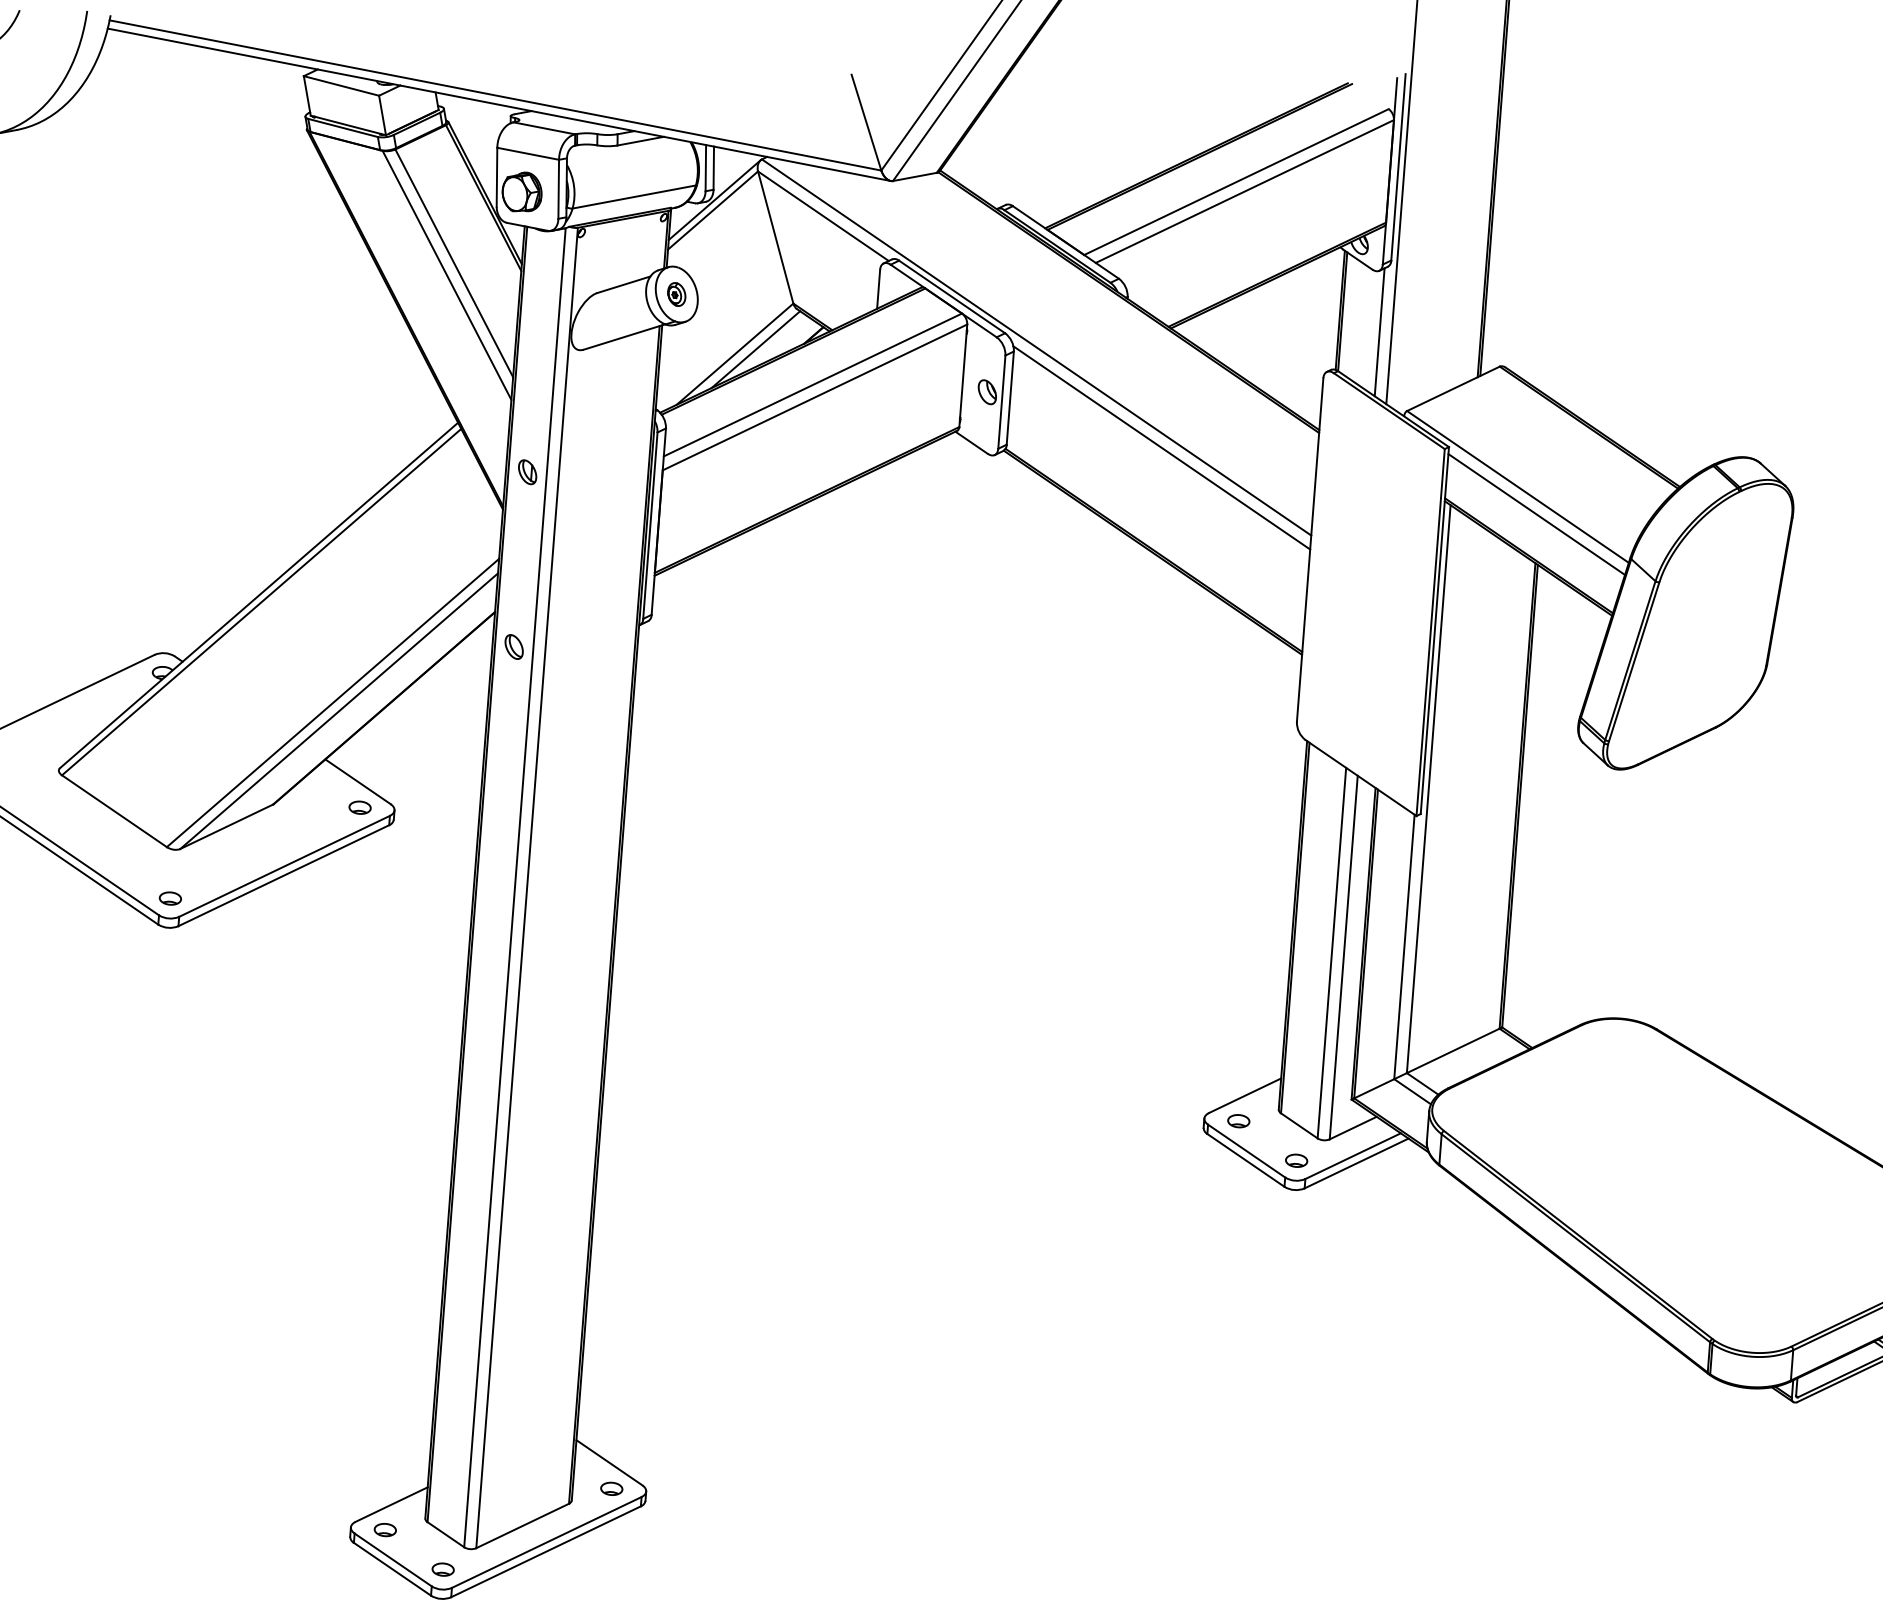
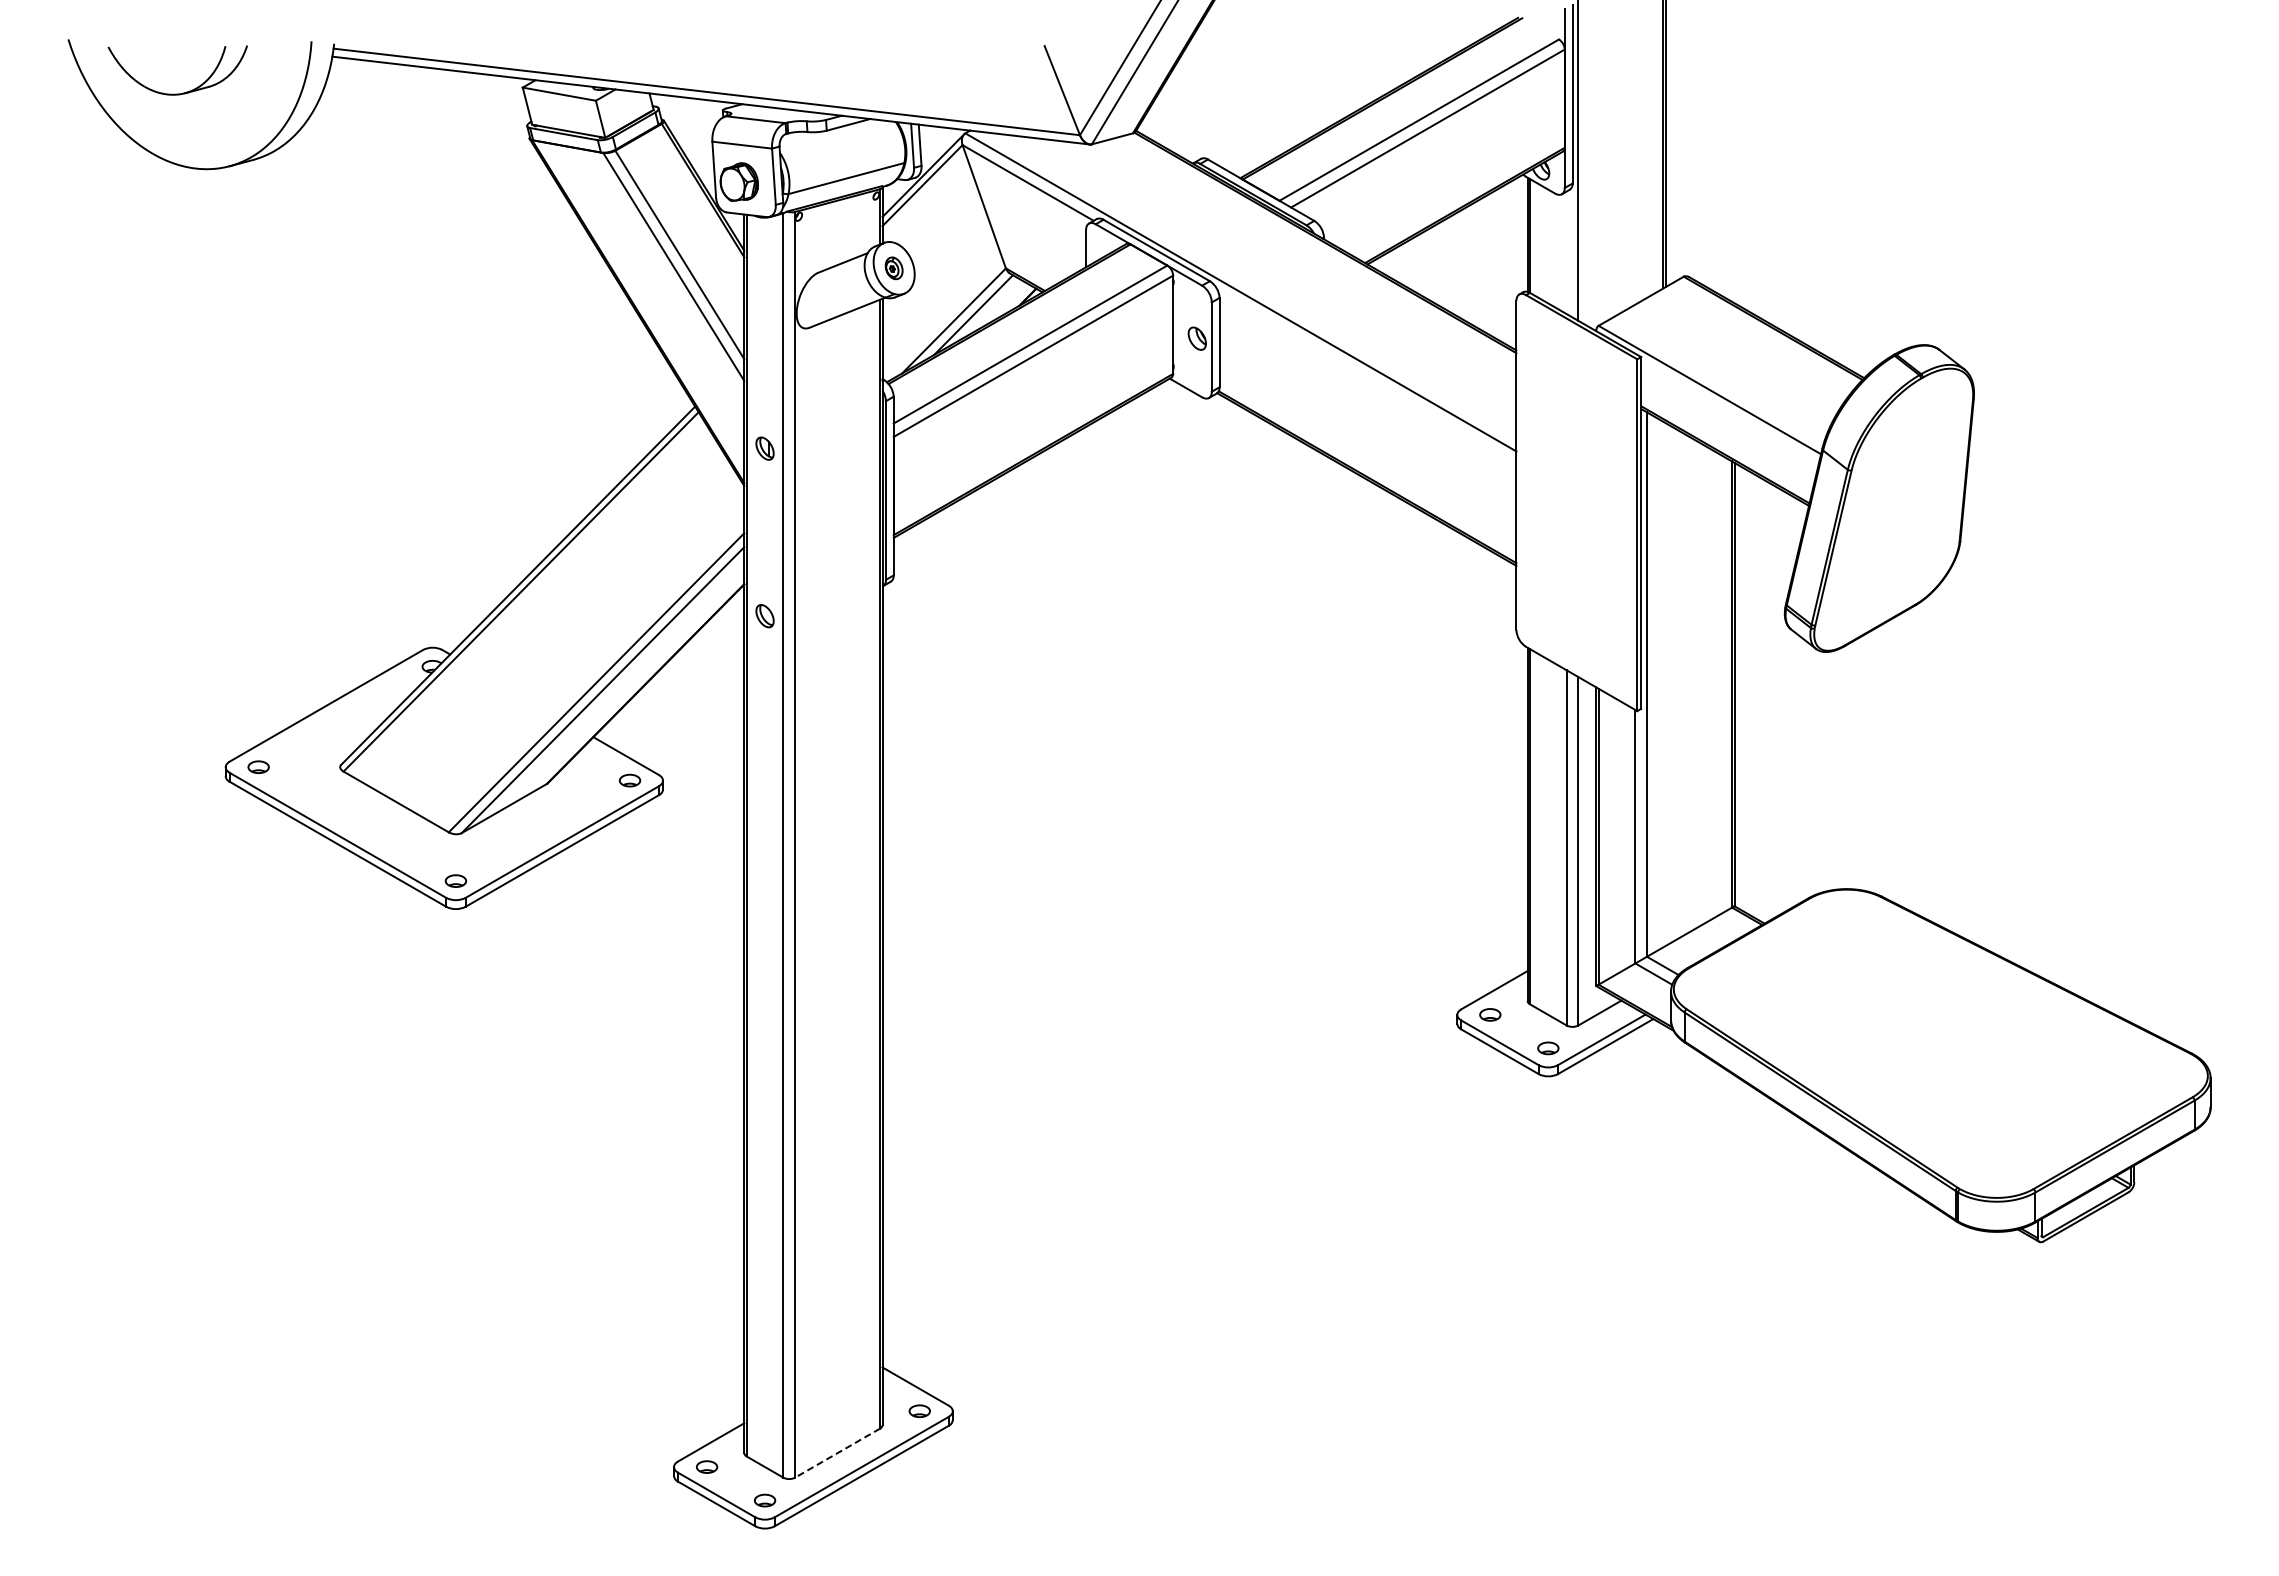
line: (1379, 331) -> (1566, 252), removed
line: (1161, 447) -> (1367, 378), removed
line: (1536, 514) -> (1729, 414), removed
line: (522, 1526) -> (837, 1453), solid -> dashed

